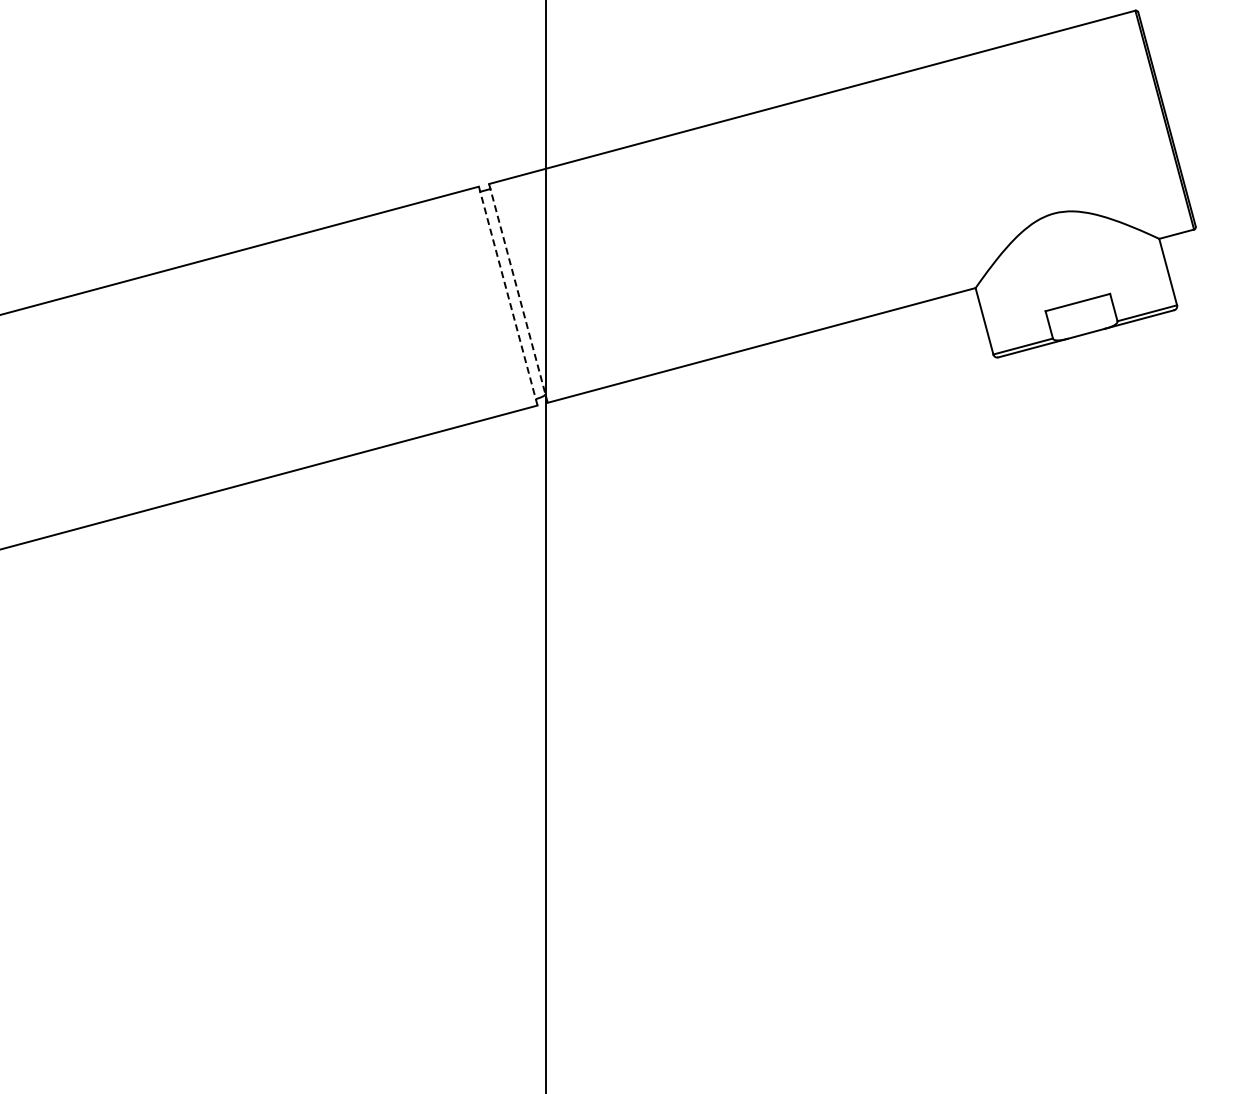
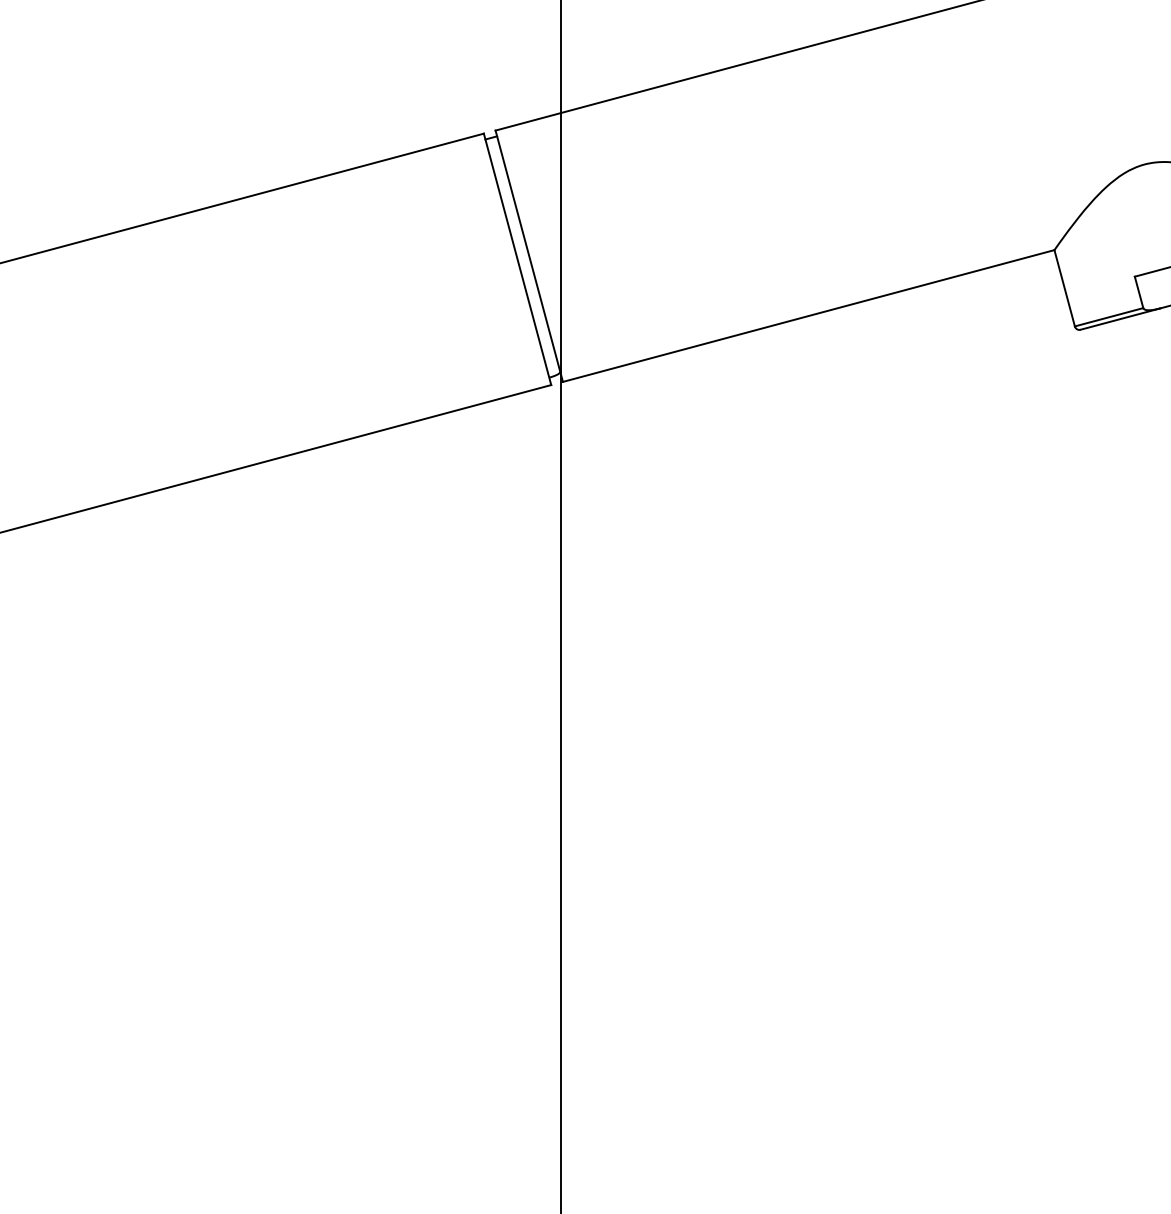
line: (518, 293) -> (529, 256), dashed -> solid
line: (508, 295) -> (517, 258), dashed -> solid

